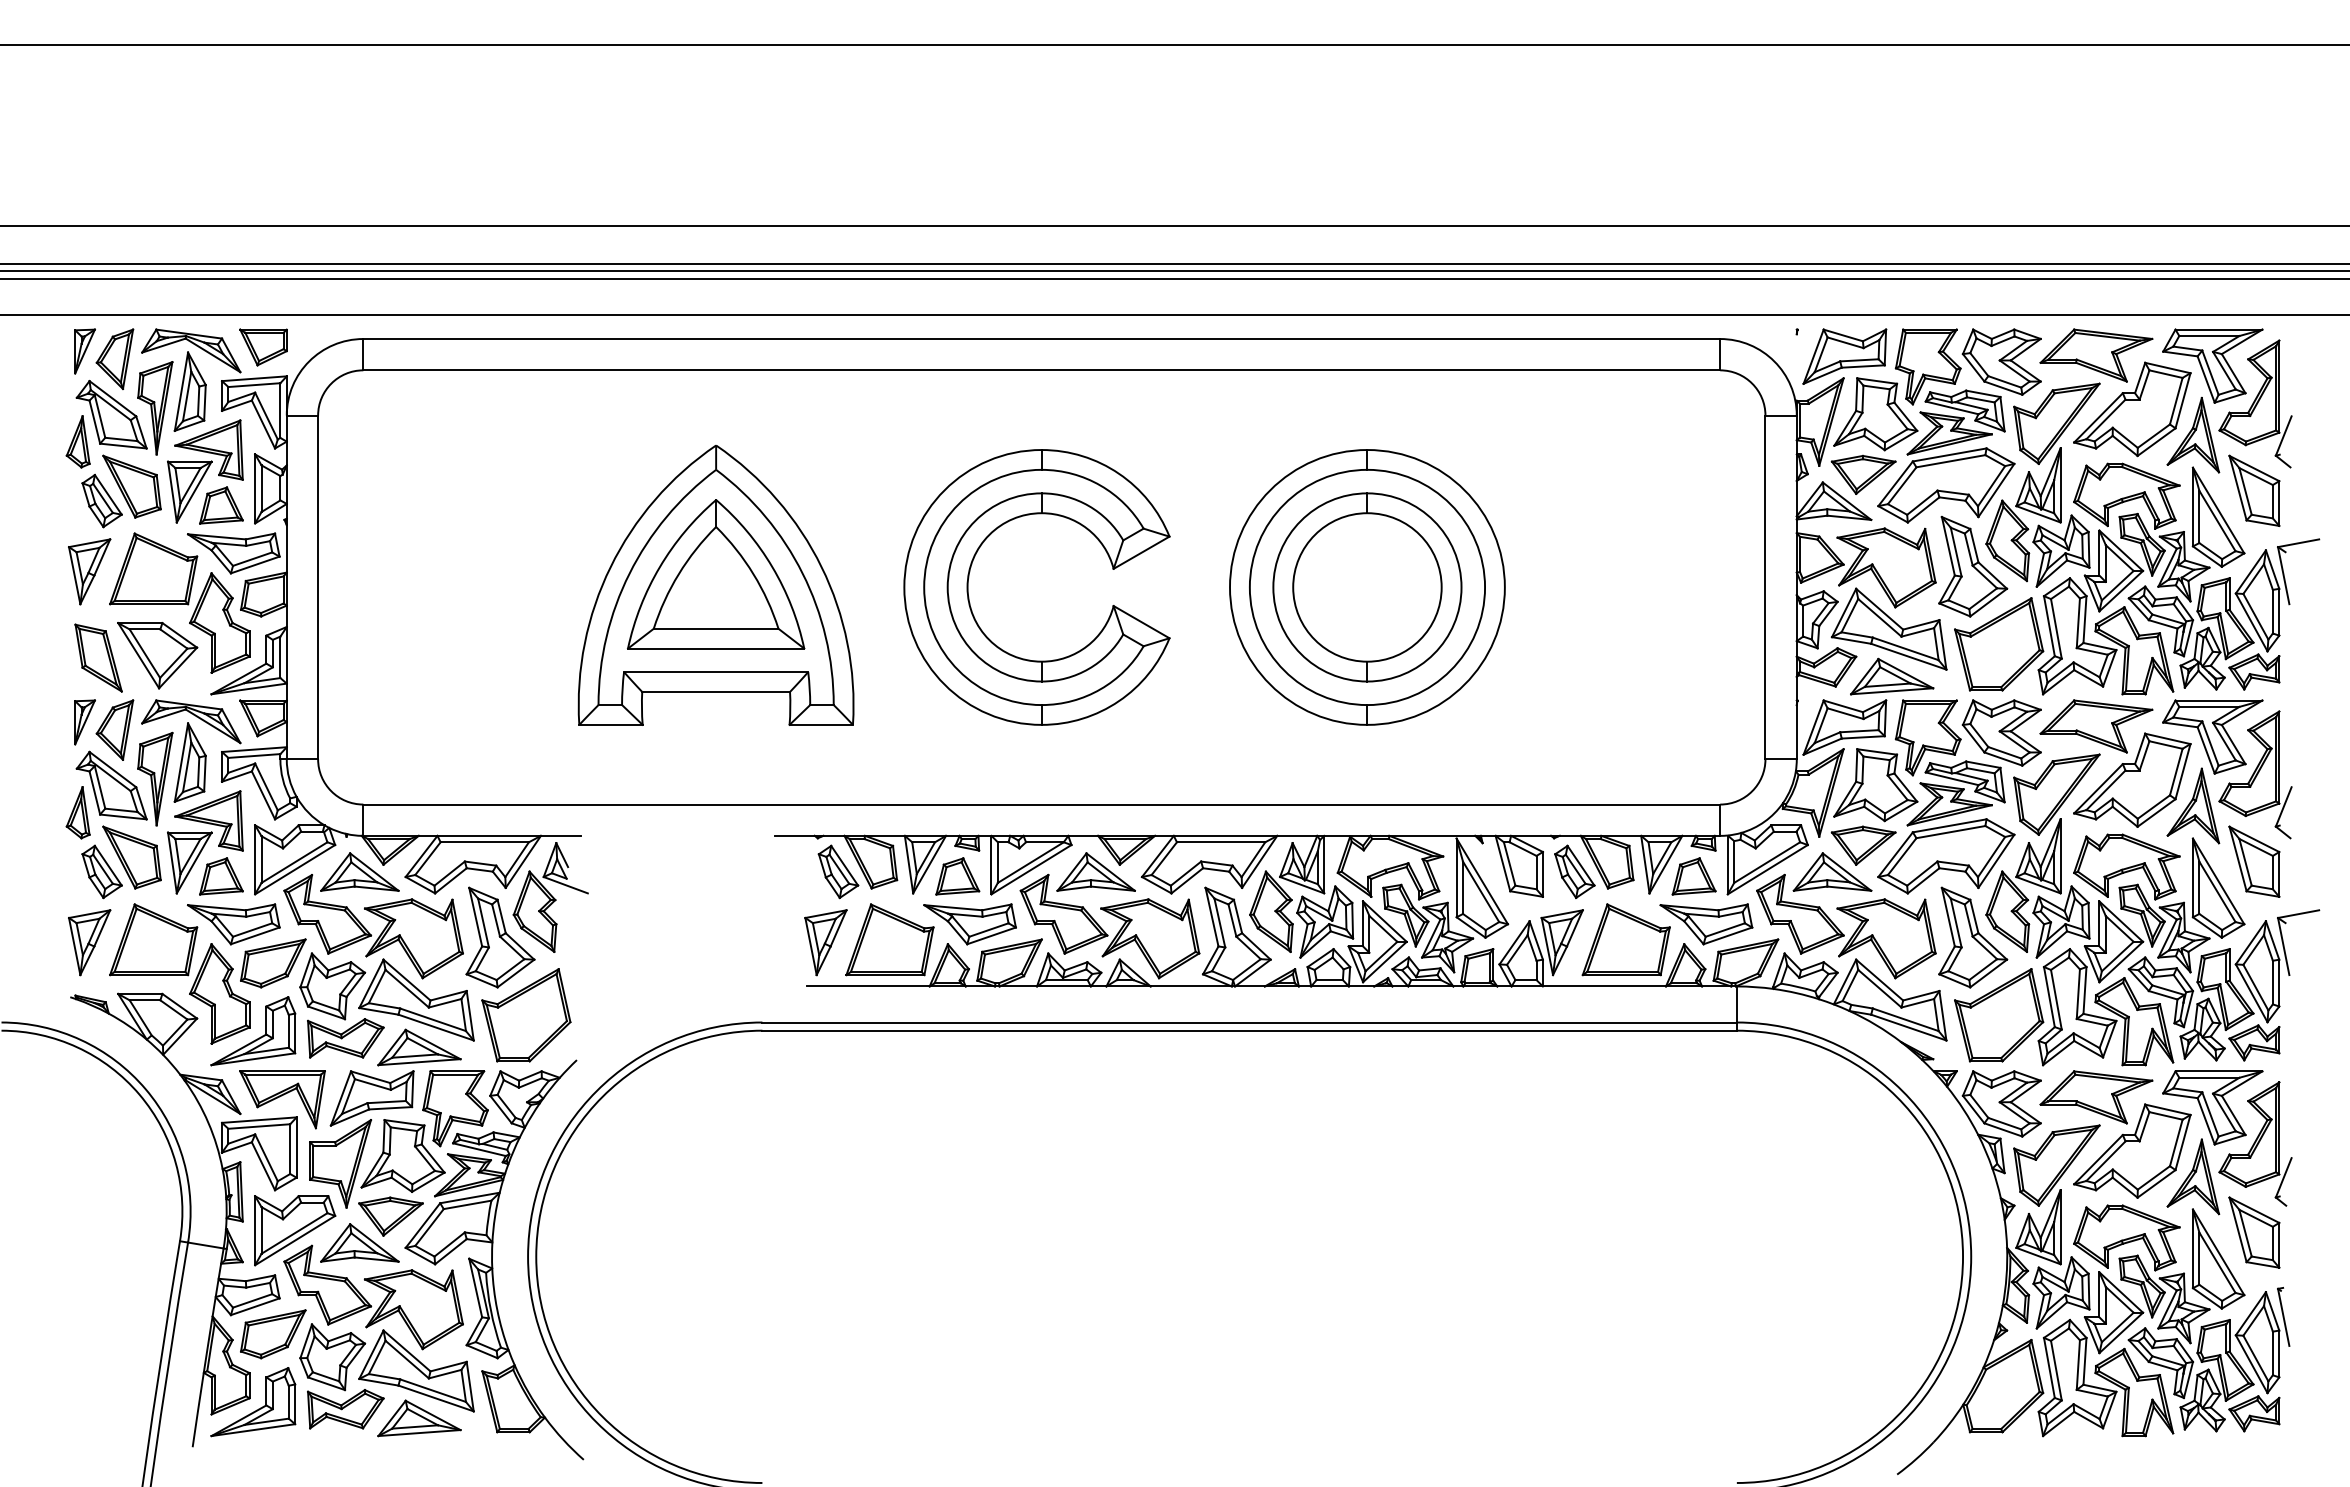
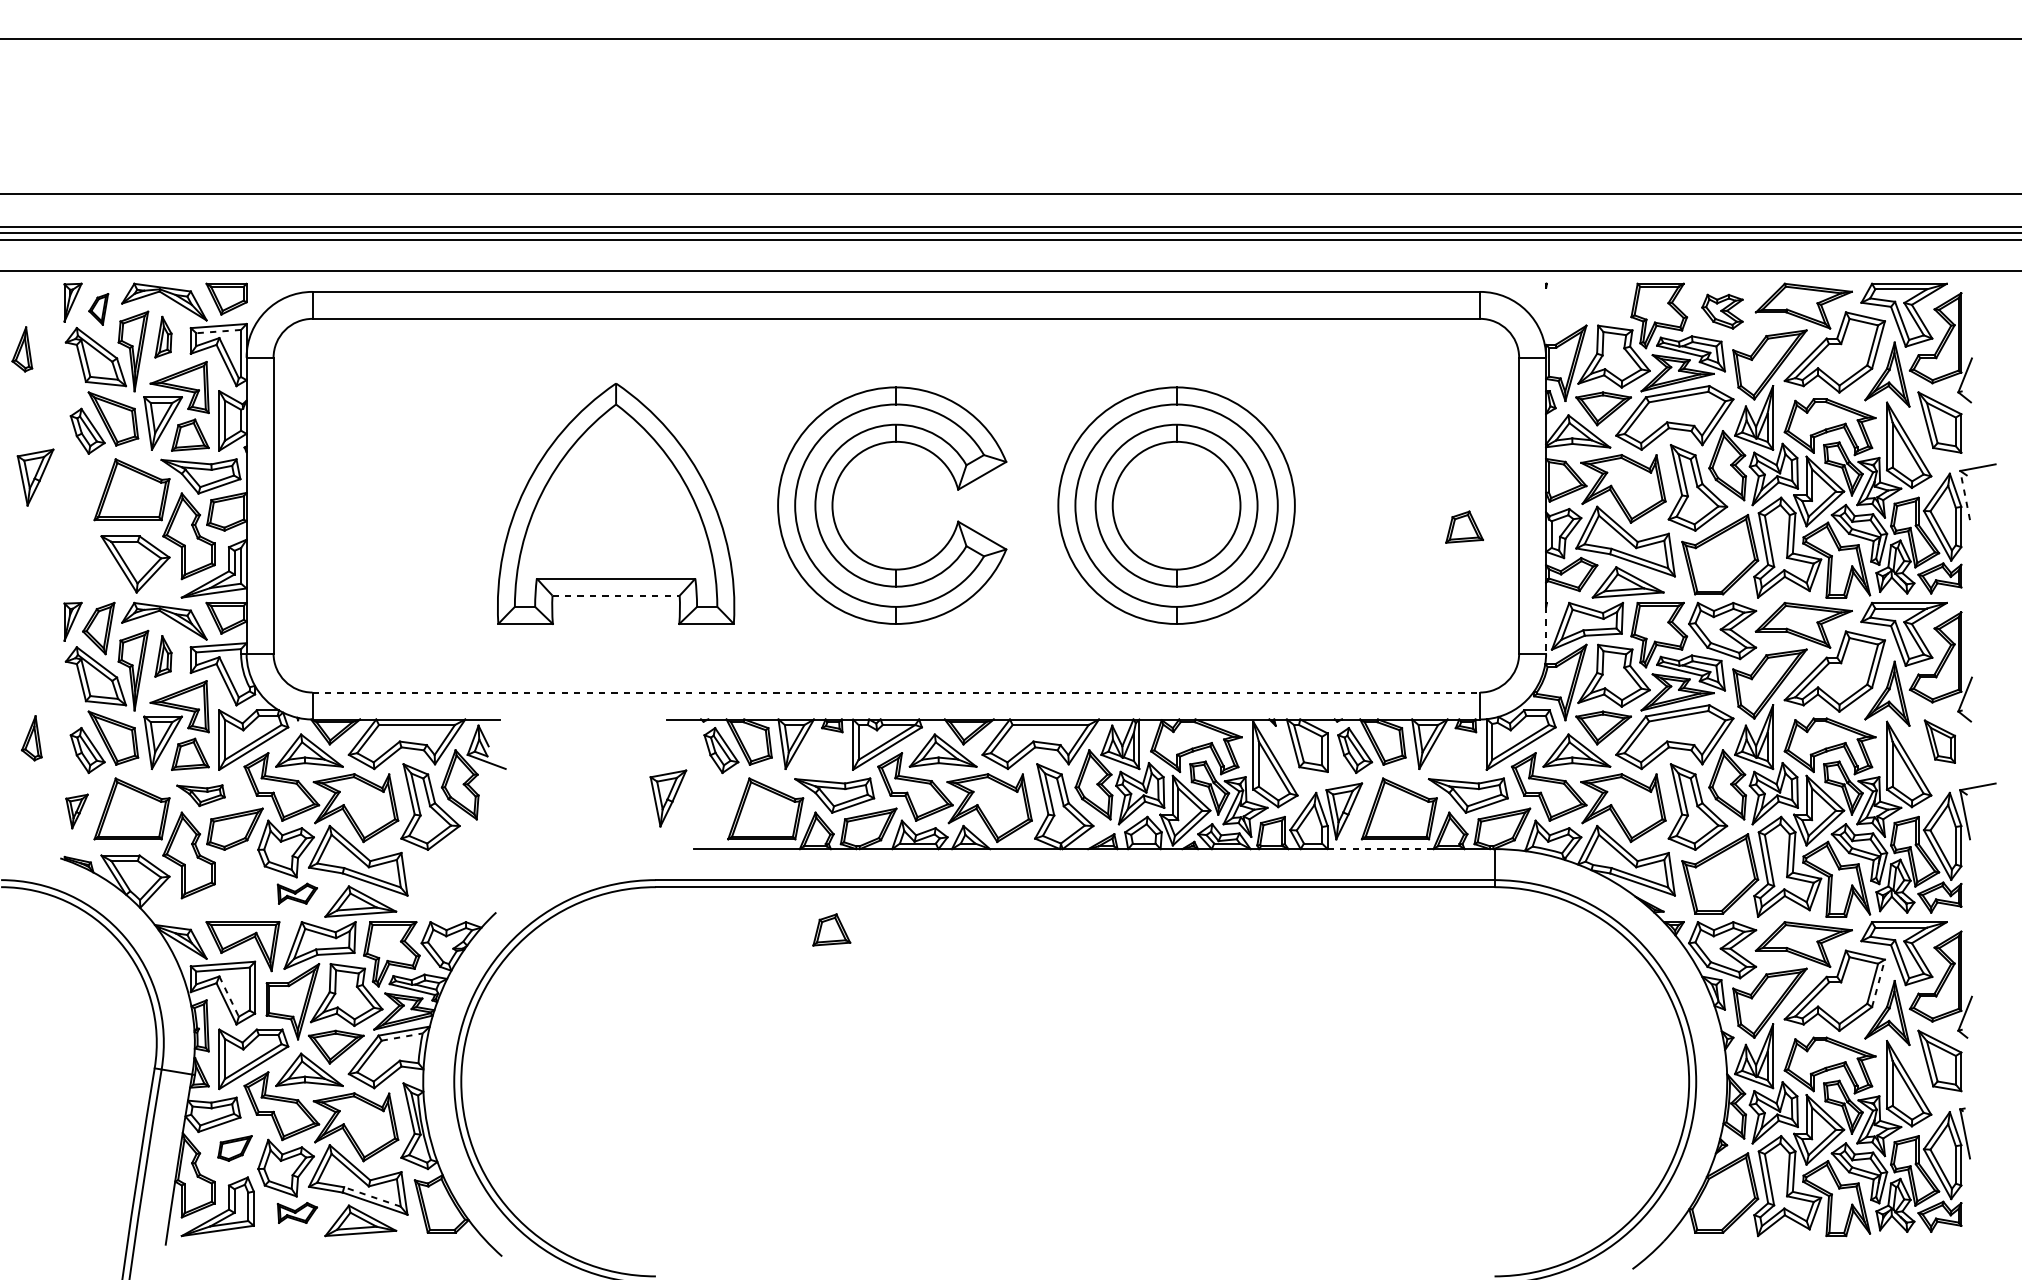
part: (1844, 356) -> (1587, 306), removed
part: (114, 359) -> (98, 309), size x0.6
part: (2001, 361) -> (1722, 311), size x0.6
line: (253, 385) -> (217, 331), solid -> dashed
part: (189, 391) -> (162, 337), size x0.6
part: (77, 441) -> (21, 349), moved
part: (89, 571) -> (35, 477), moved
part: (716, 574) -> (616, 494), removed
line: (2283, 575) -> (1964, 495), solid -> dashed
part: (98, 657) -> (84, 565), removed
line: (716, 691) -> (616, 595), solid -> dashed
line: (1796, 732) -> (1545, 630), solid -> dashed
part: (189, 762) -> (162, 656), size x0.6
line: (1042, 804) -> (896, 692), solid -> dashed
part: (77, 812) -> (31, 738), moved
part: (2254, 861) -> (1940, 741), size x0.7
part: (957, 876) -> (831, 930), moved
part: (1693, 876) -> (1464, 527), moved
part: (233, 924) -> (200, 795), size x0.6
part: (89, 942) -> (76, 811), size x0.6
part: (825, 942) -> (668, 798), moved
line: (1604, 986) -> (1380, 849), solid -> dashed
part: (526, 1015) -> (452, 874), removed
part: (258, 1037) -> (222, 893), removed
part: (345, 1038) -> (297, 893), size x0.6
line: (2183, 1142) -> (1878, 983), solid -> dashed
line: (266, 1157) -> (229, 996), solid -> dashed
line: (468, 1204) -> (402, 1036), solid -> dashed
part: (273, 1334) -> (235, 1148), size x0.6
line: (433, 1390) -> (372, 1196), solid -> dashed
part: (345, 1409) -> (297, 1213), size x0.6

